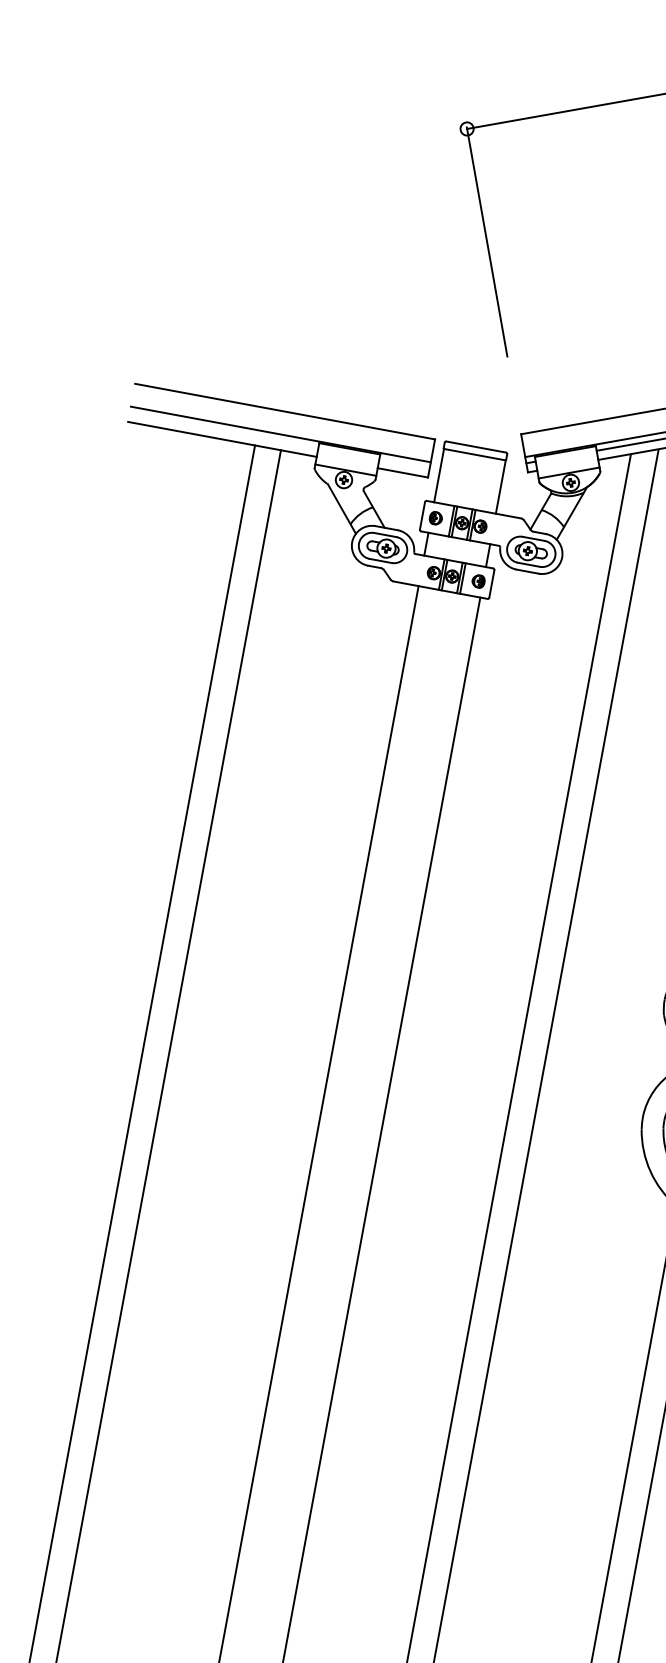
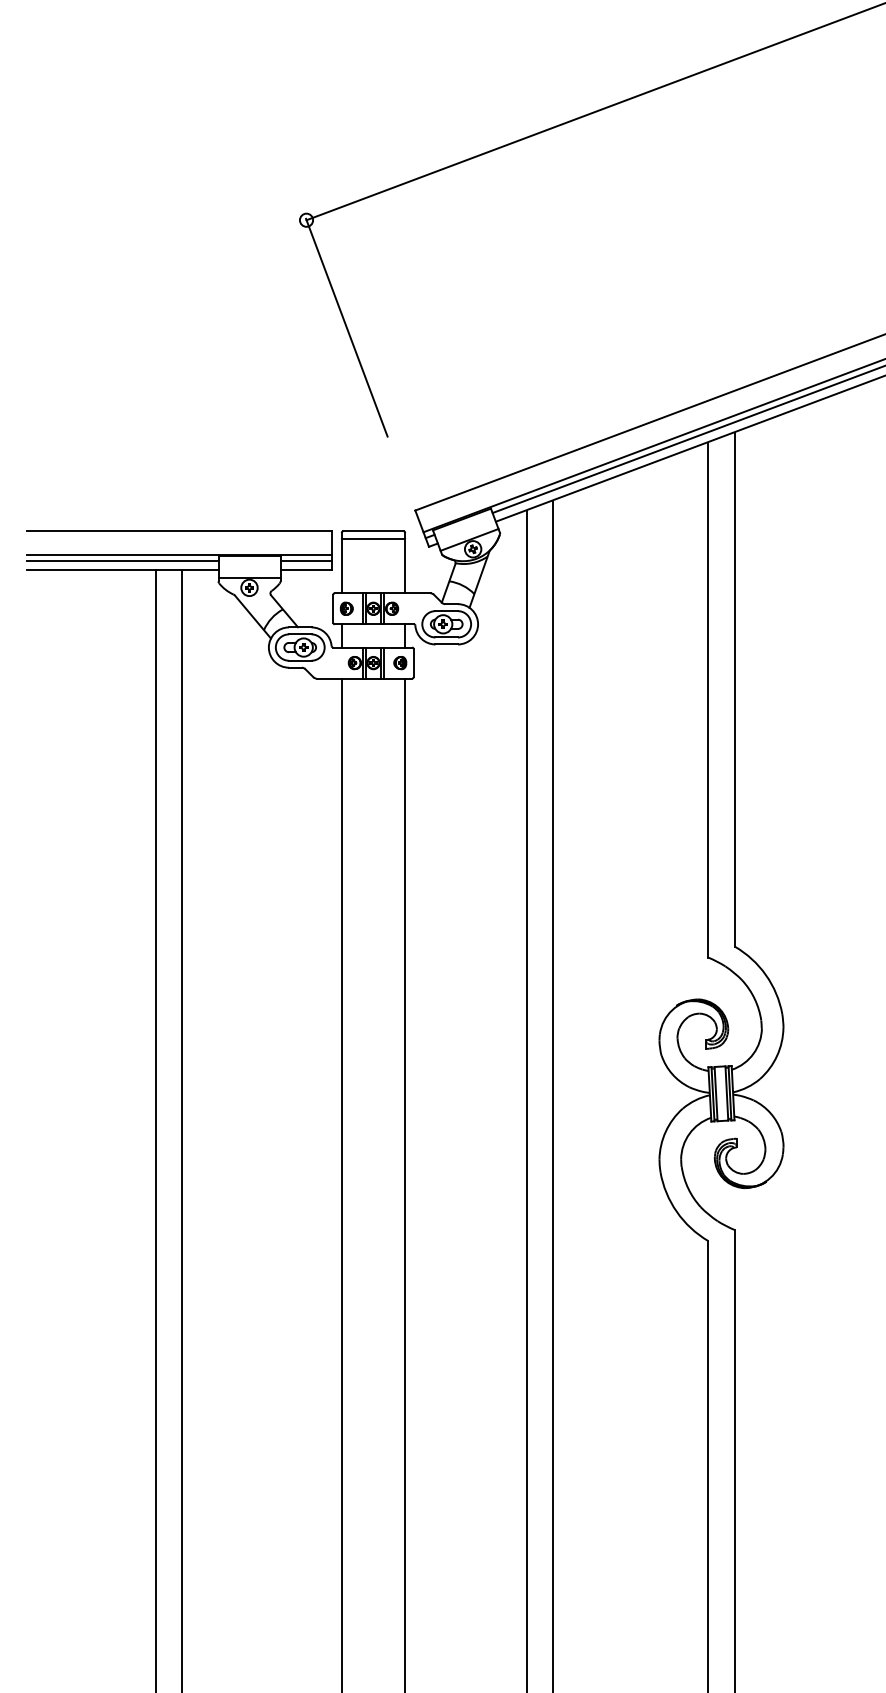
line: (224, 429) -> (122, 560), added
line: (404, 463) -> (305, 560), added

